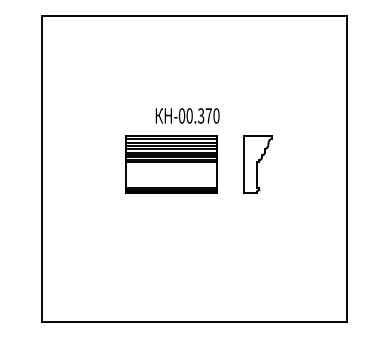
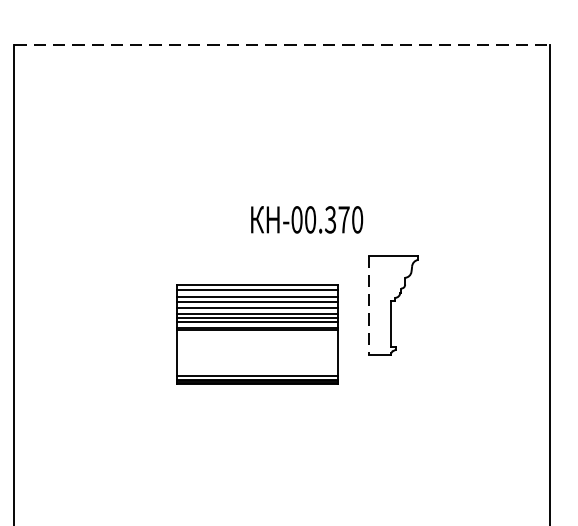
line: (194, 16) -> (282, 45), solid -> dashed
text: (187, 115) -> (306, 219), moved
part: (171, 164) -> (257, 334), moved
line: (244, 165) -> (369, 306), solid -> dashed

